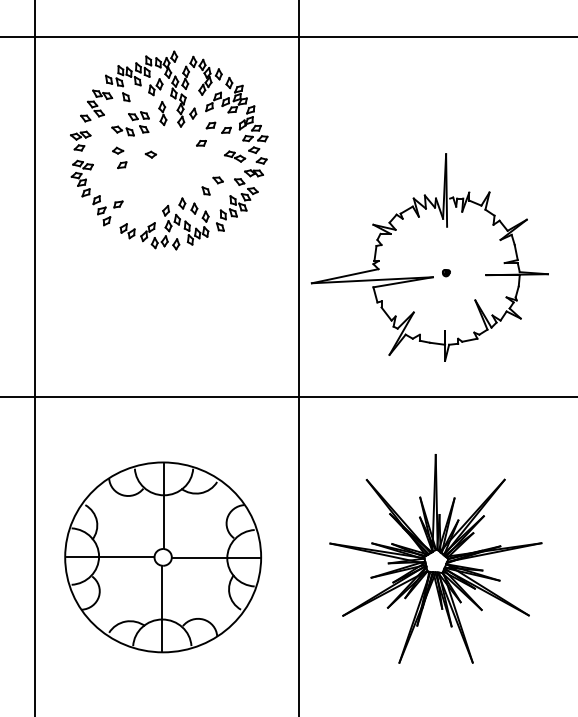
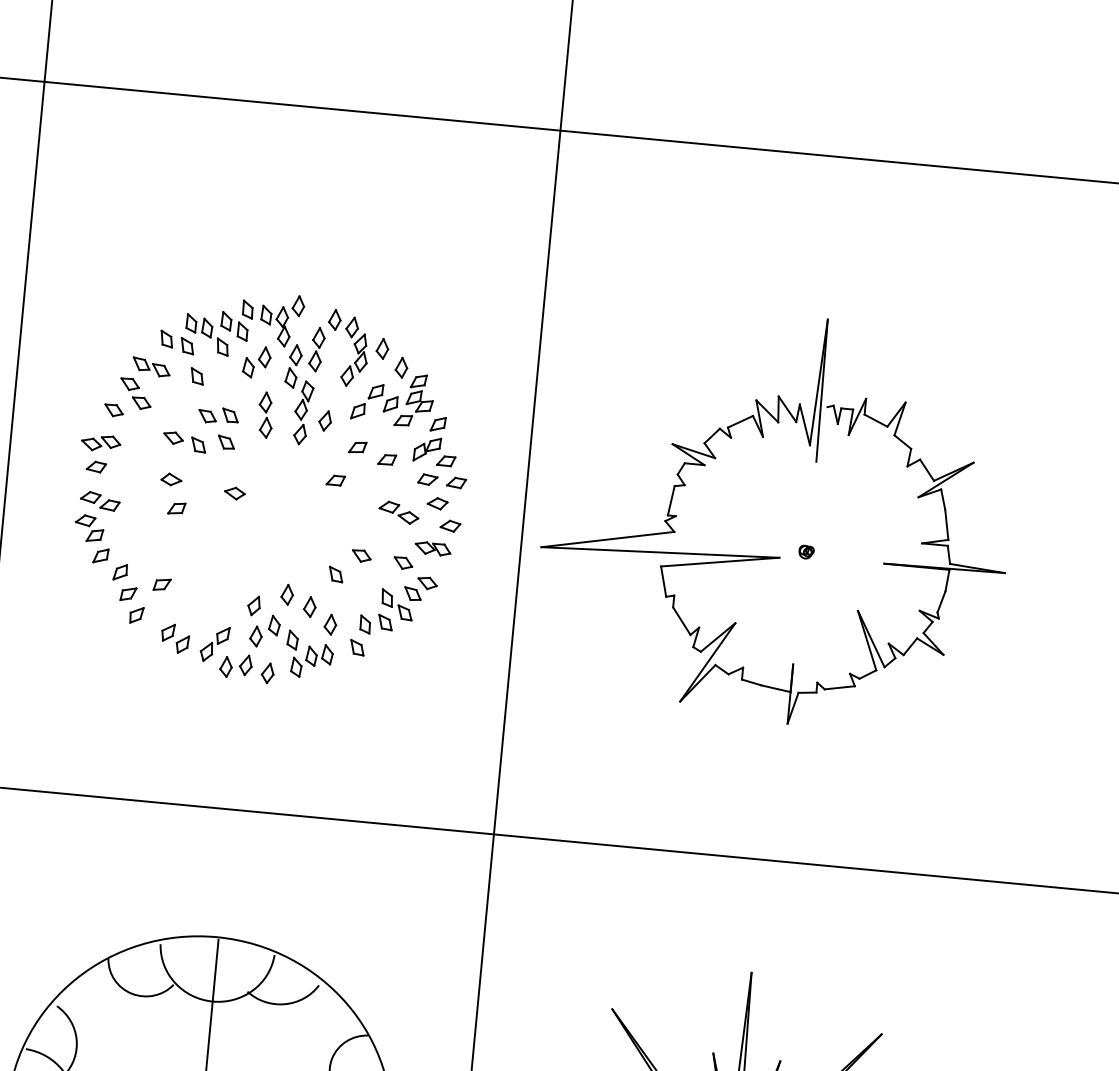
part: (157, 154) -> (247, 494), moved
part: (442, 270) -> (799, 546), moved

